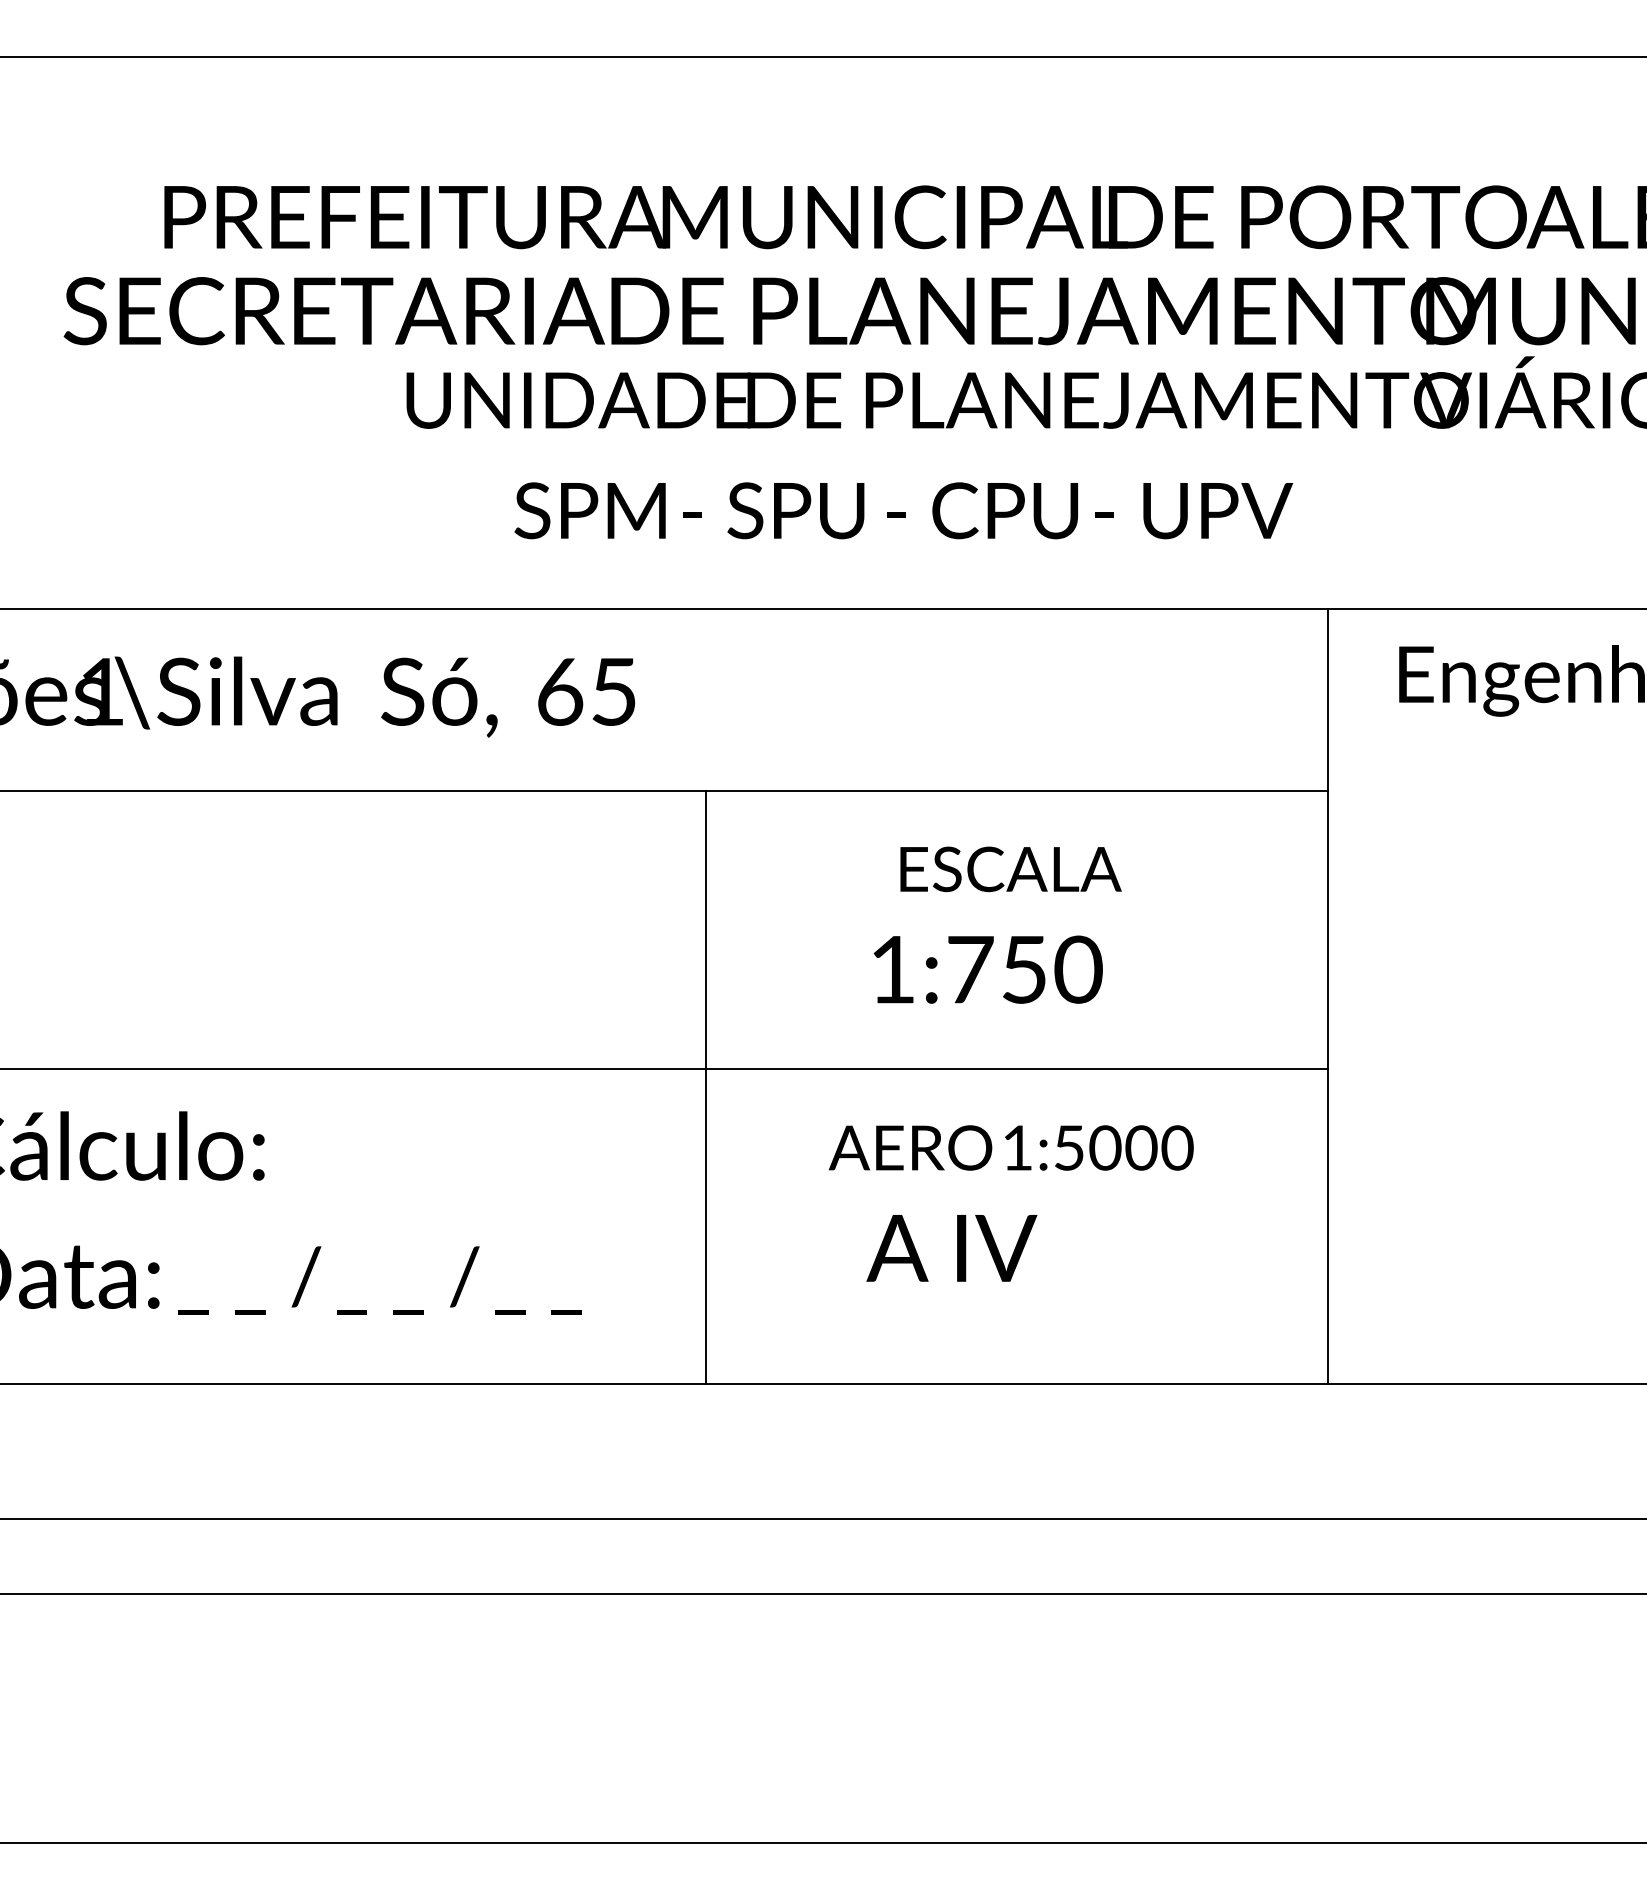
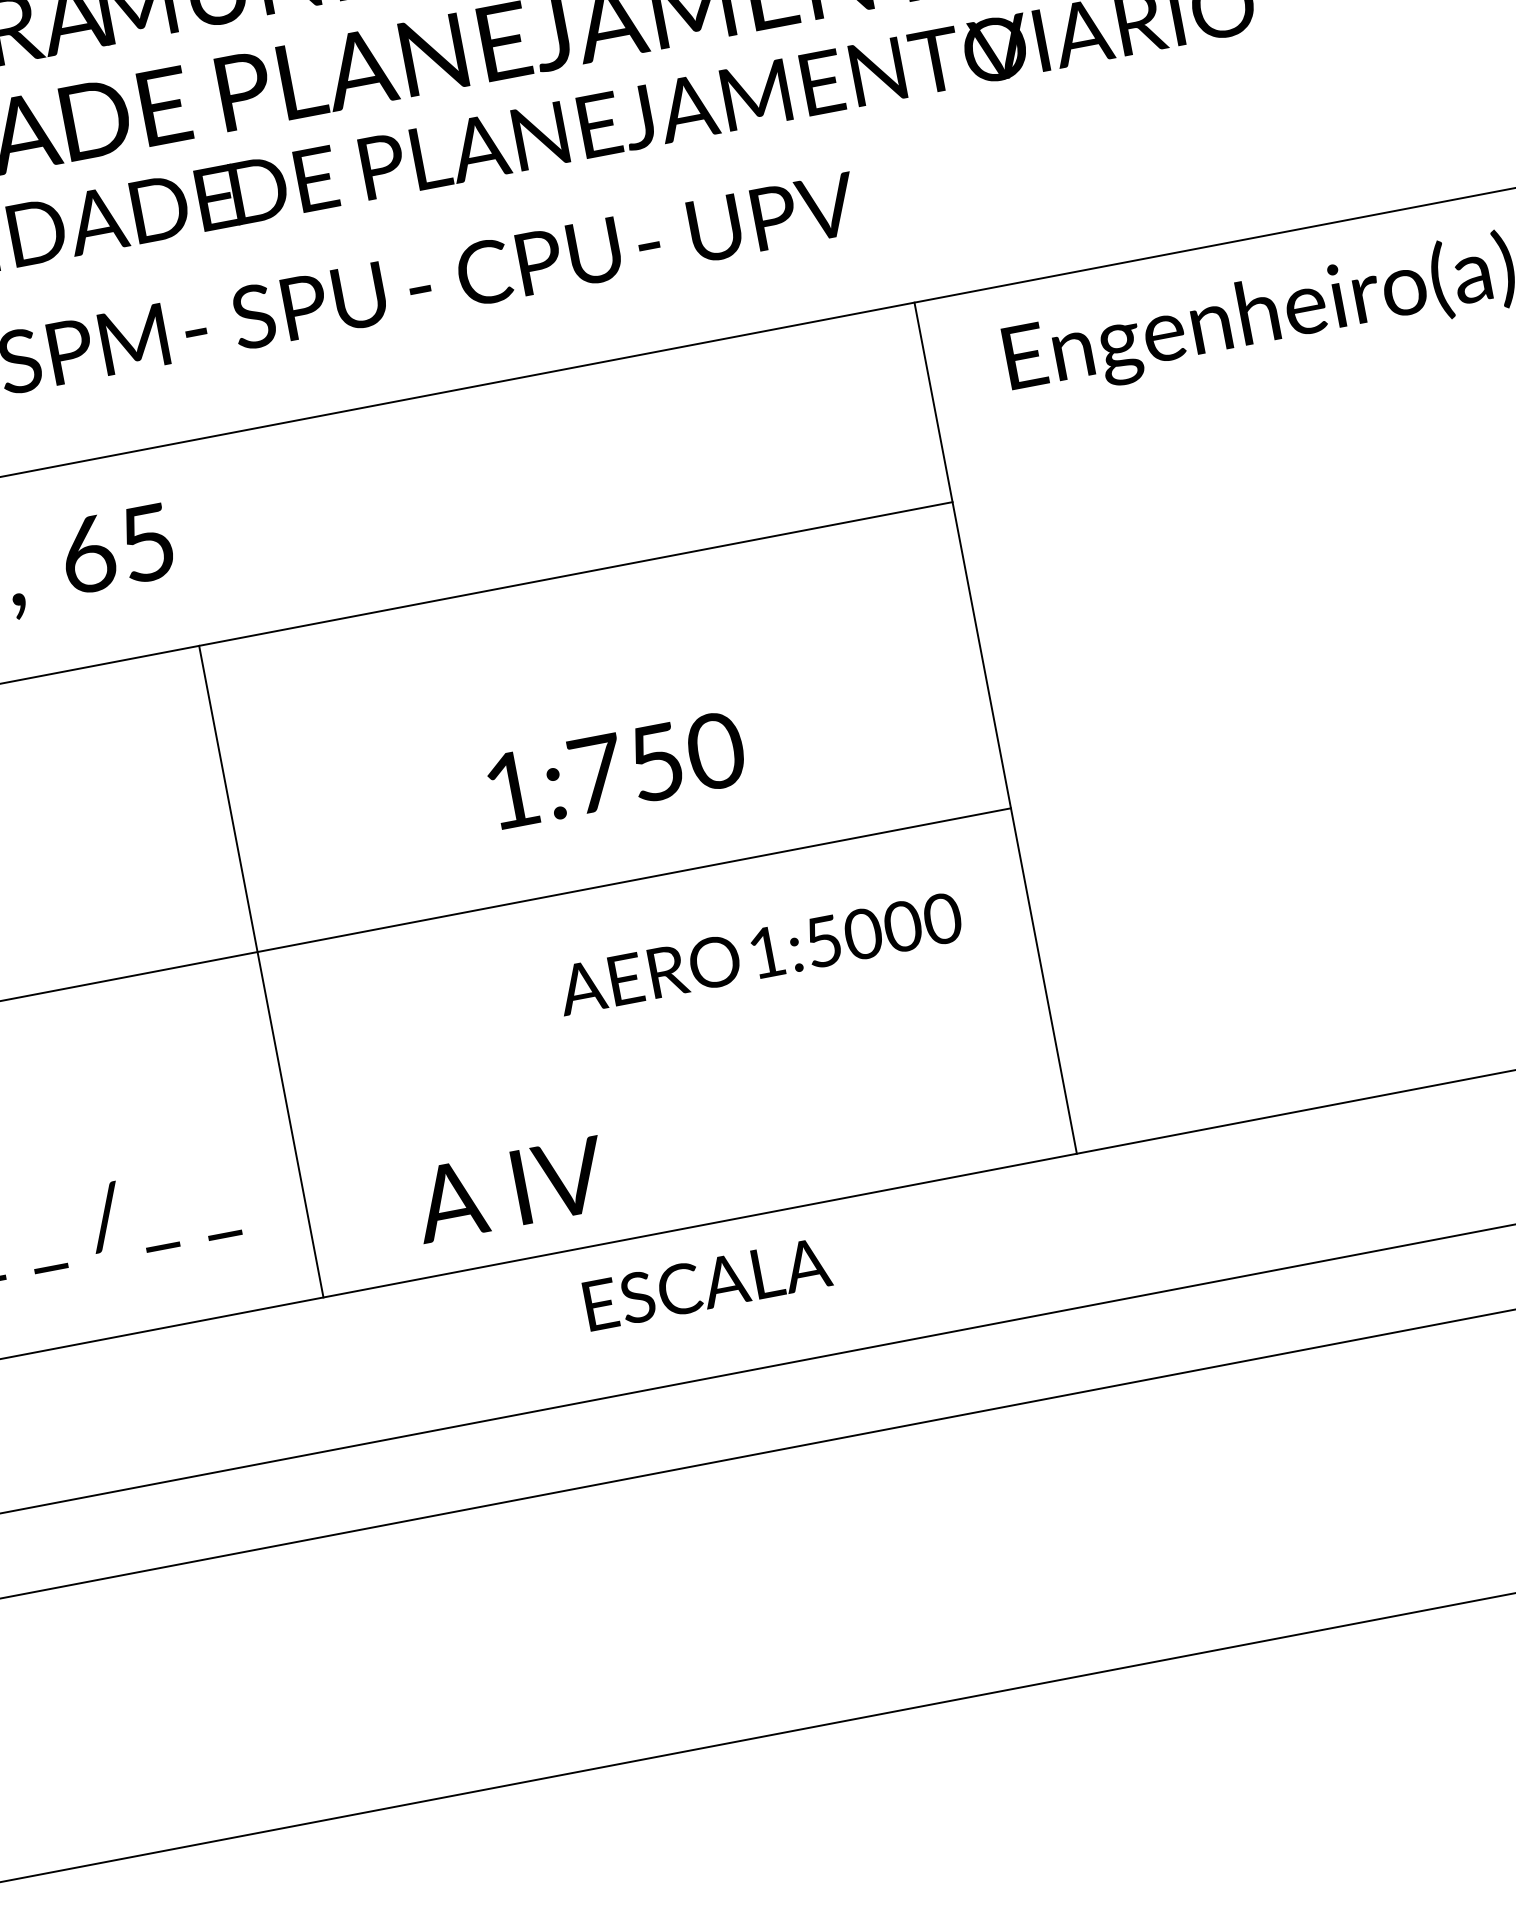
text: (1010, 869) -> (707, 1284), moved
line: (705, 1086) -> (261, 970), moved
text: (1010, 1147) -> (758, 953), moved
text: (951, 1248) -> (510, 1189), moved

